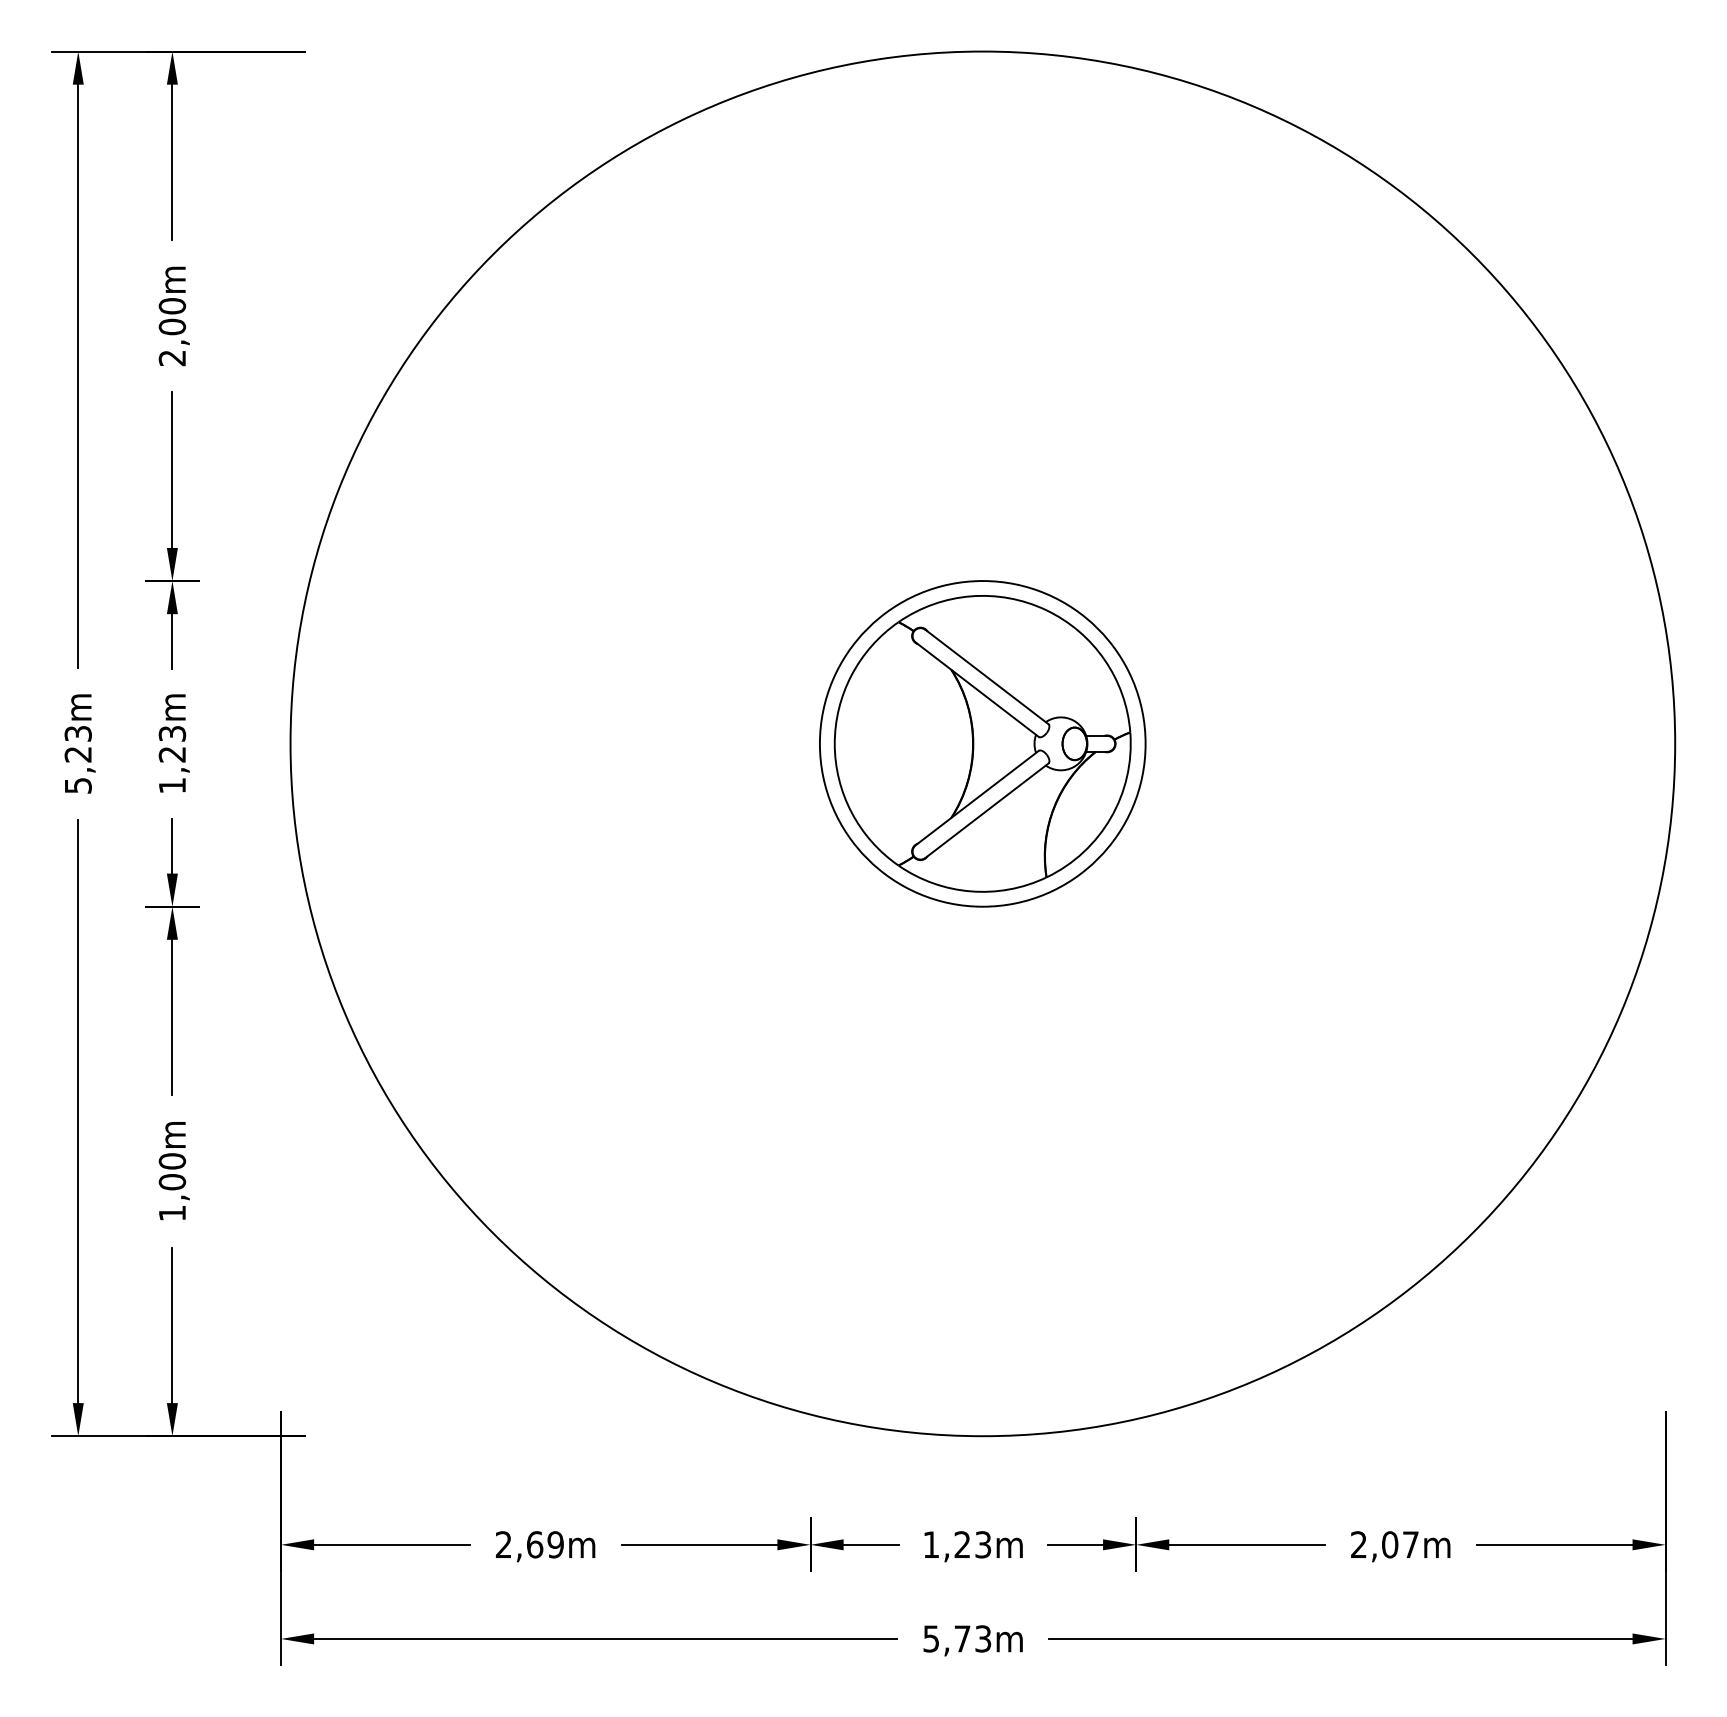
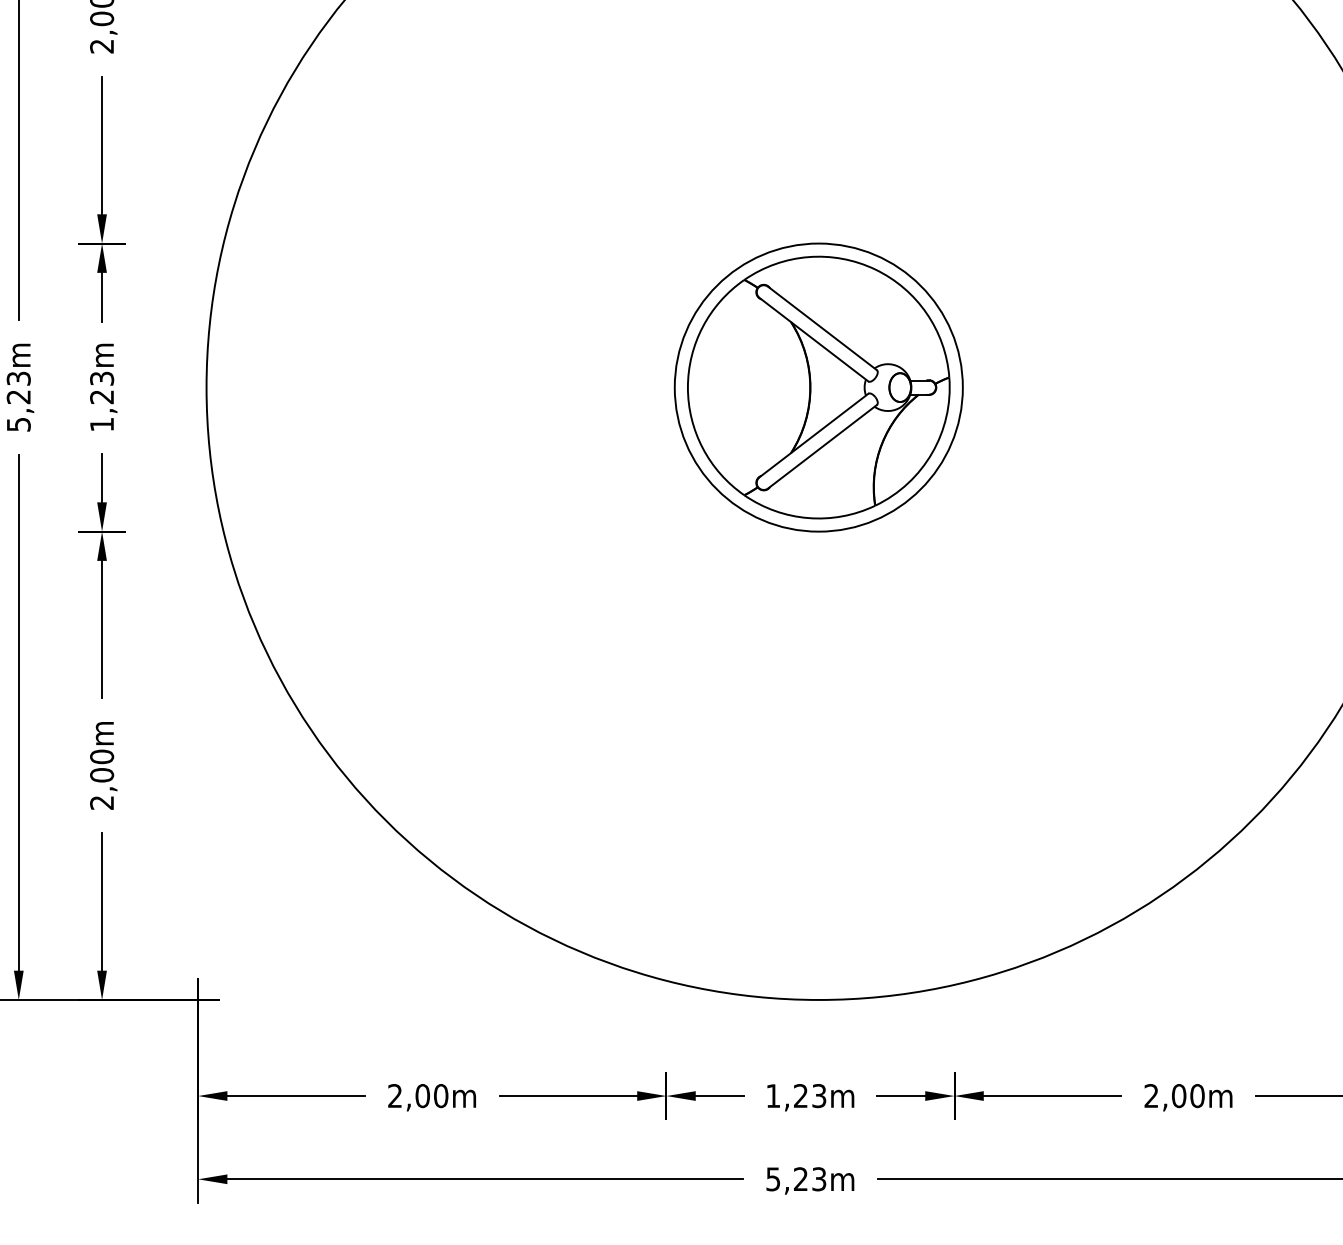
text: (171, 1213) -> (101, 802), 1,00m -> 2,00m
text: (544, 1544) -> (431, 1095), 2,69m -> 2,00m
text: (1410, 1544) -> (1197, 1095), 2,07m -> 2,00m
text: (962, 1638) -> (800, 1178), 5,73m -> 5,23m

